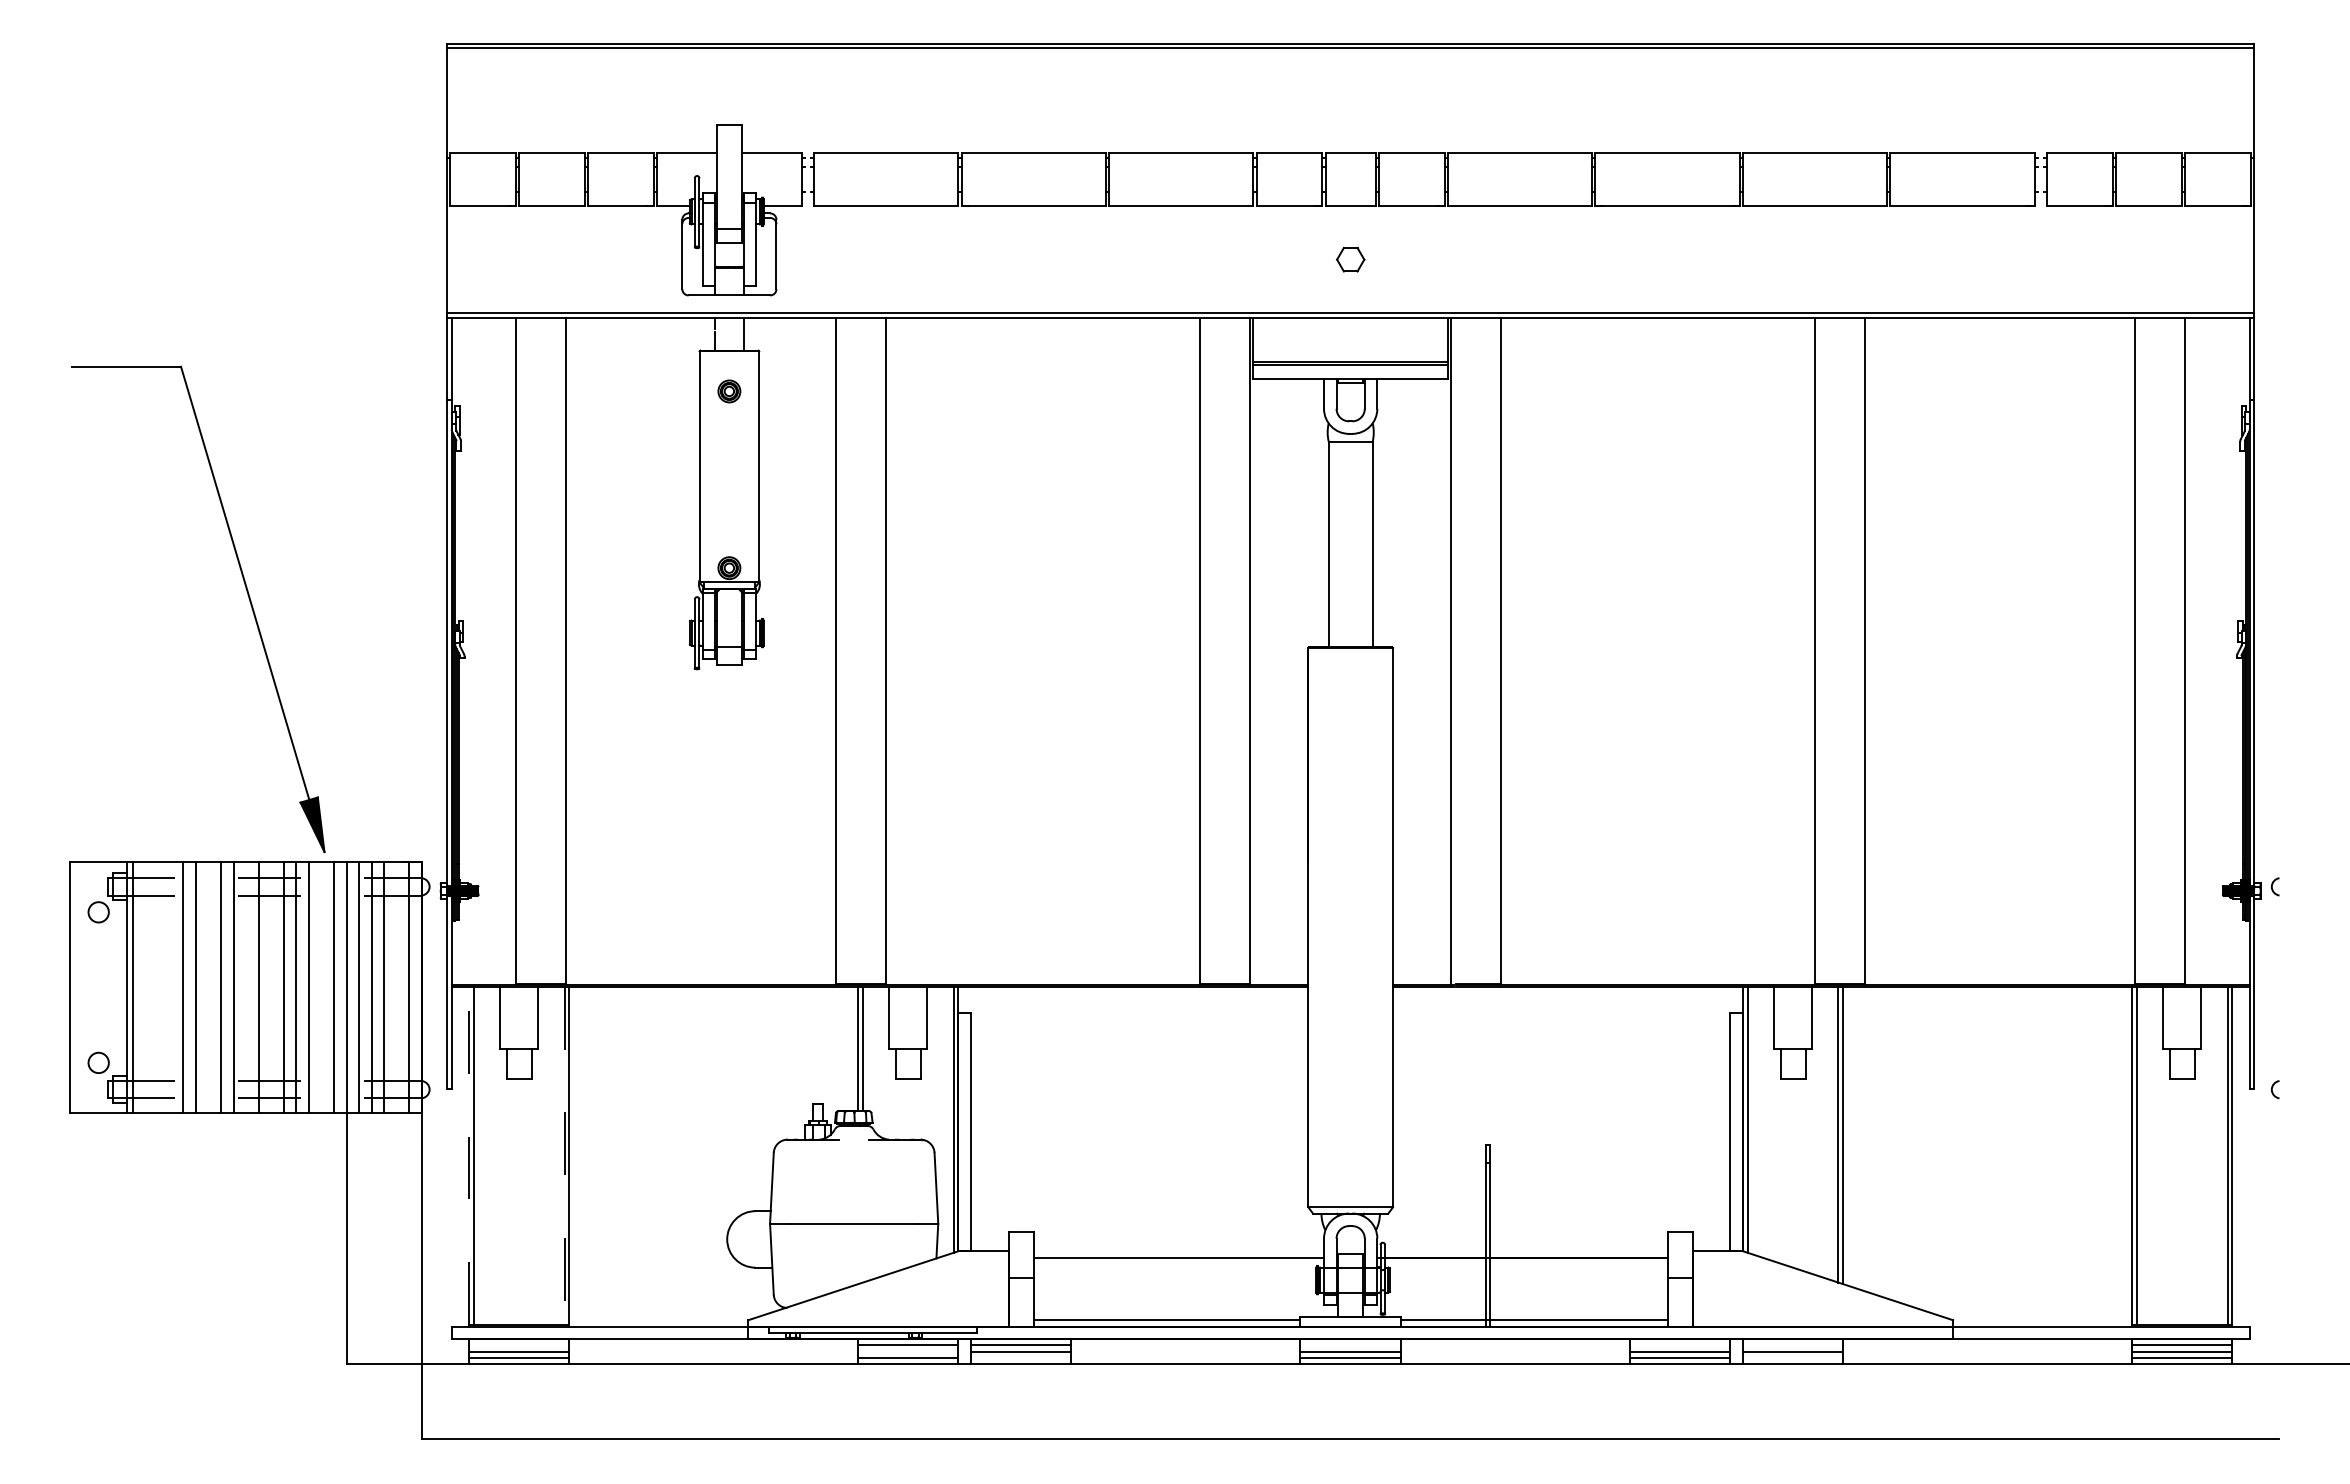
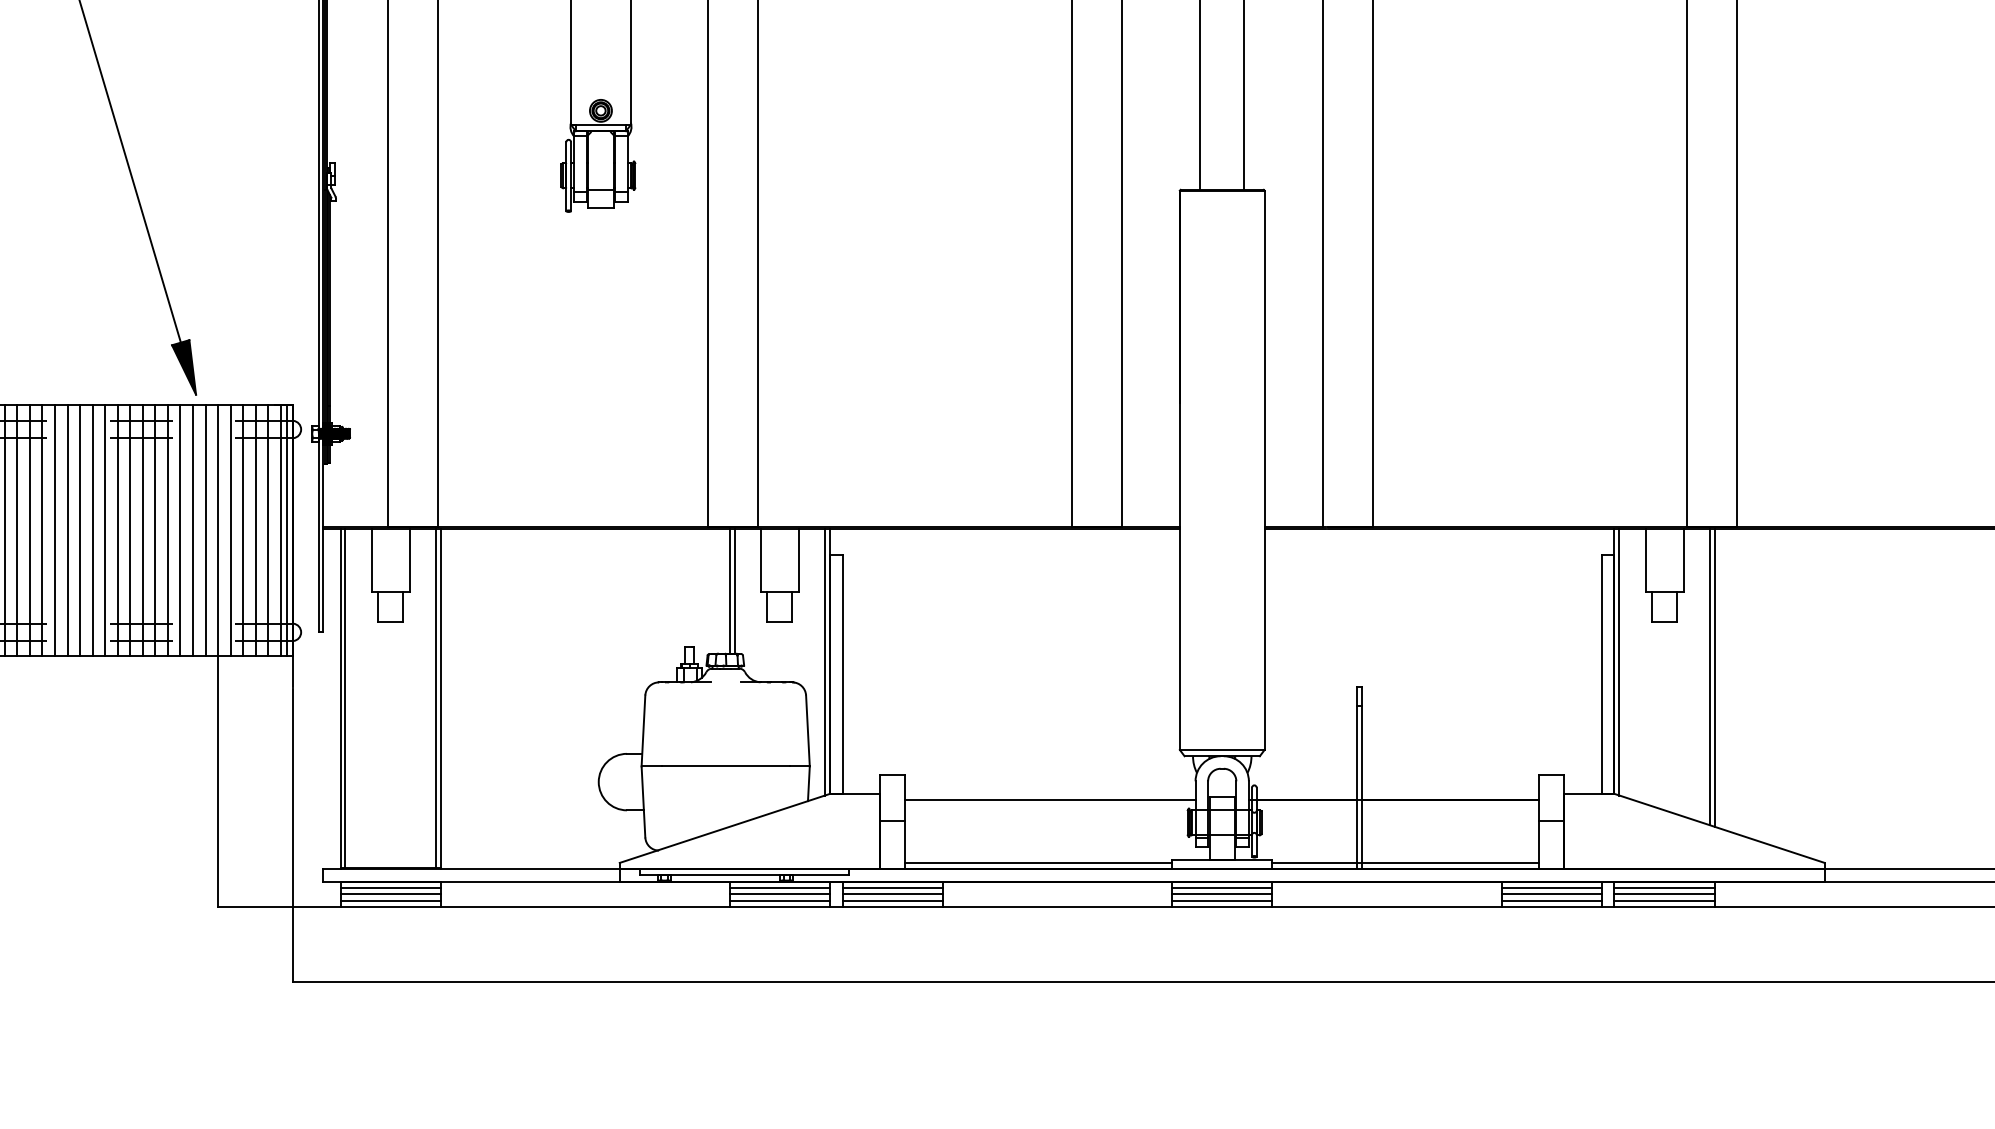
line: (145, 987) -> (17, 530), added
line: (158, 987) -> (30, 530), added
line: (170, 987) -> (42, 530), added
line: (208, 987) -> (80, 530), added
line: (246, 987) -> (118, 530), added
line: (271, 987) -> (143, 530), added
line: (321, 987) -> (193, 530), added
line: (396, 987) -> (268, 530), added
line: (415, 987) -> (287, 530), added
line: (468, 1155) -> (340, 698), dashed -> solid
line: (564, 1156) -> (436, 699), dashed -> solid
line: (518, 1345) -> (390, 888), added
line: (1350, 1345) -> (1222, 888), added
line: (1679, 1345) -> (1551, 888), added
line: (1792, 1345) -> (1664, 888), added
line: (908, 1351) -> (780, 894), added
line: (1021, 1357) -> (893, 900), added
line: (1792, 1357) -> (1664, 900), added

